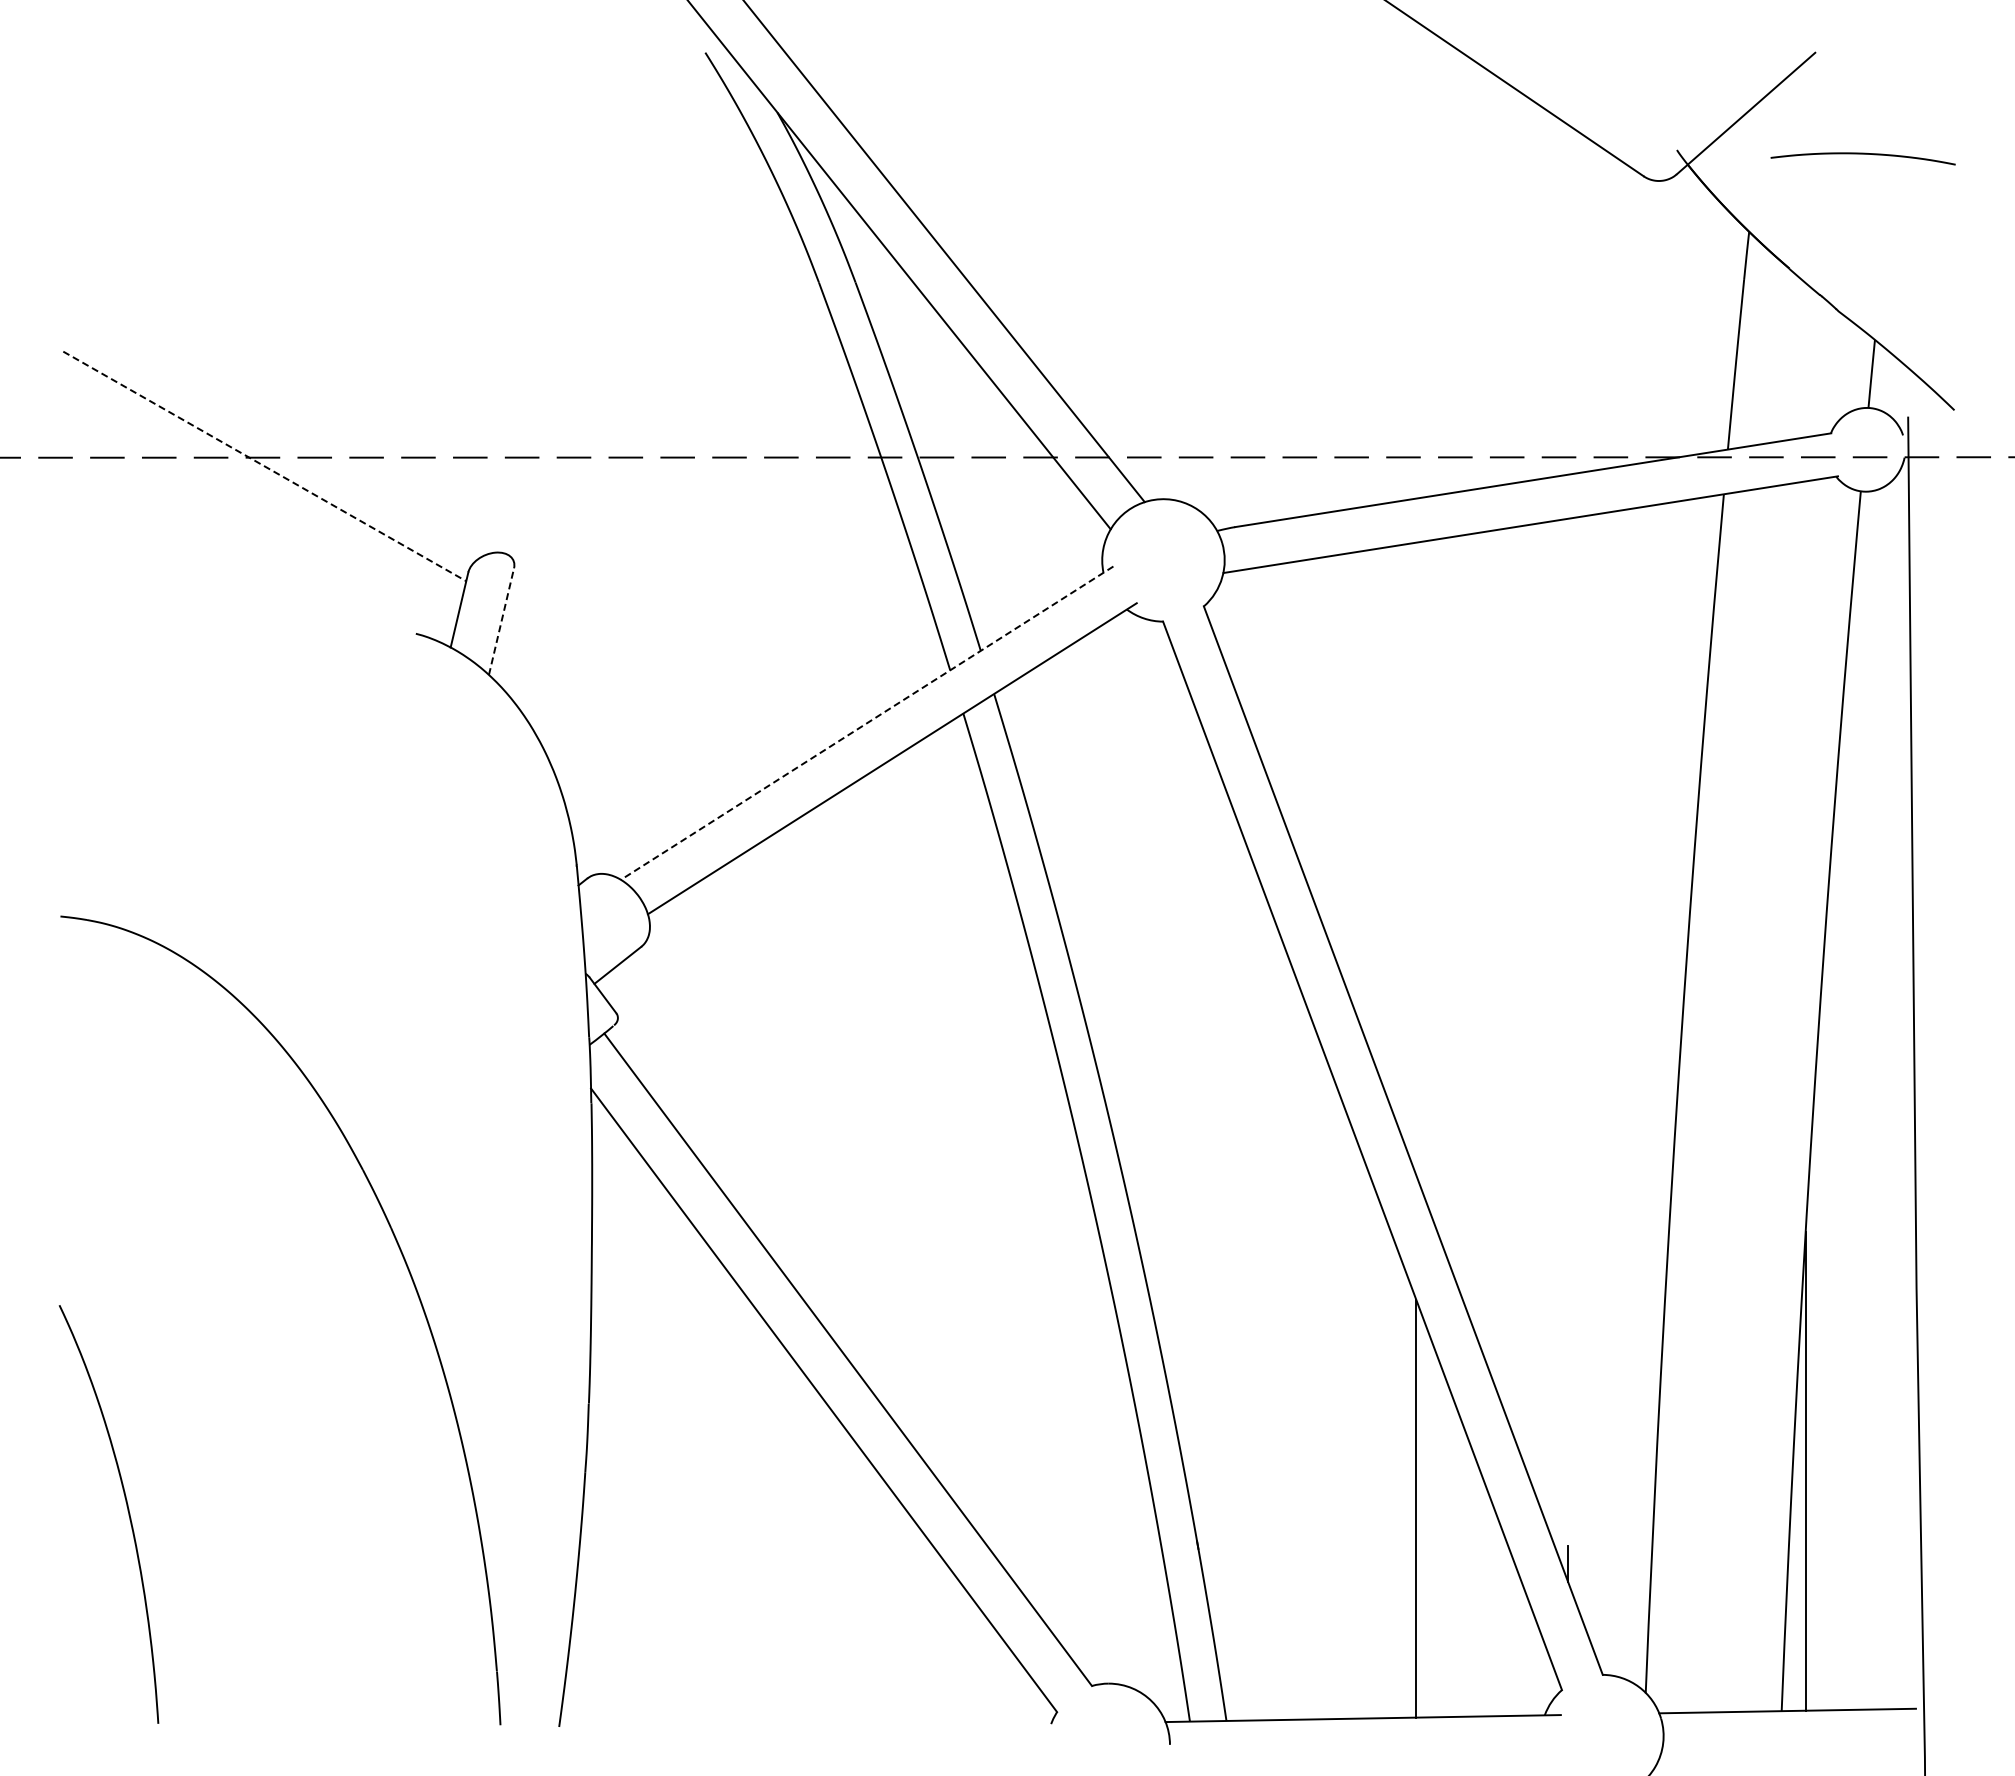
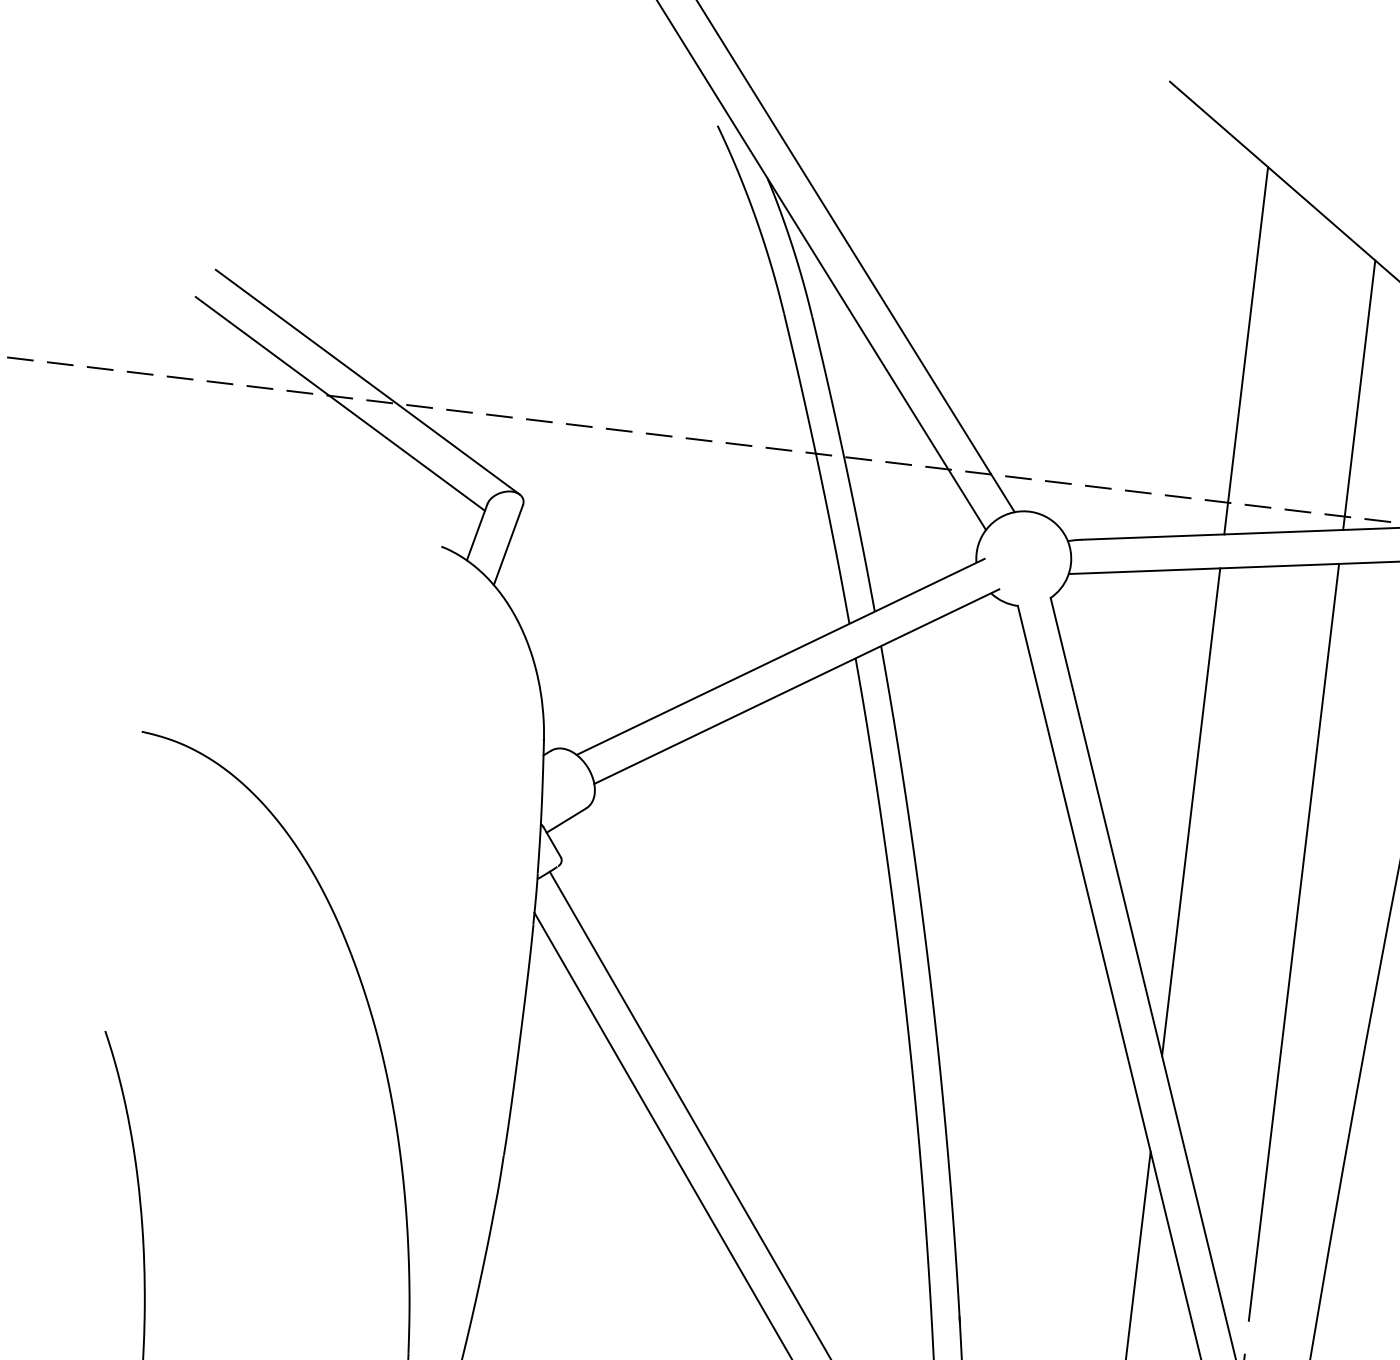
line: (1416, 259) -> (1246, 350), added
line: (1568, 299) -> (1359, 395), added
line: (296, 434) -> (367, 382), added
line: (264, 466) -> (340, 403), dashed -> solid
line: (501, 621) -> (508, 545), dashed -> solid
line: (867, 723) -> (780, 657), dashed -> solid
line: (1416, 858) -> (1191, 811), added
line: (1568, 1009) -> (1294, 941), added

